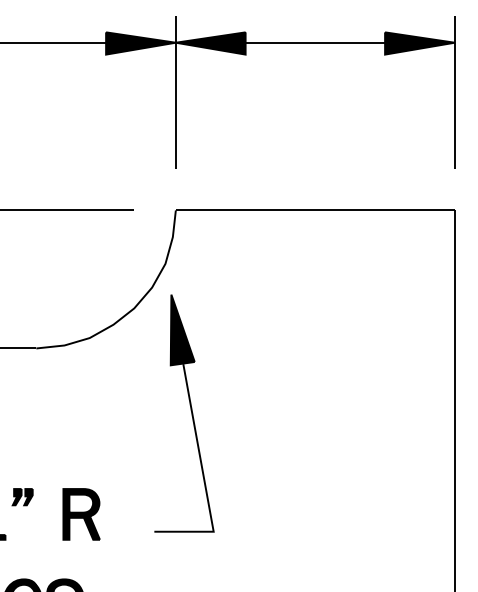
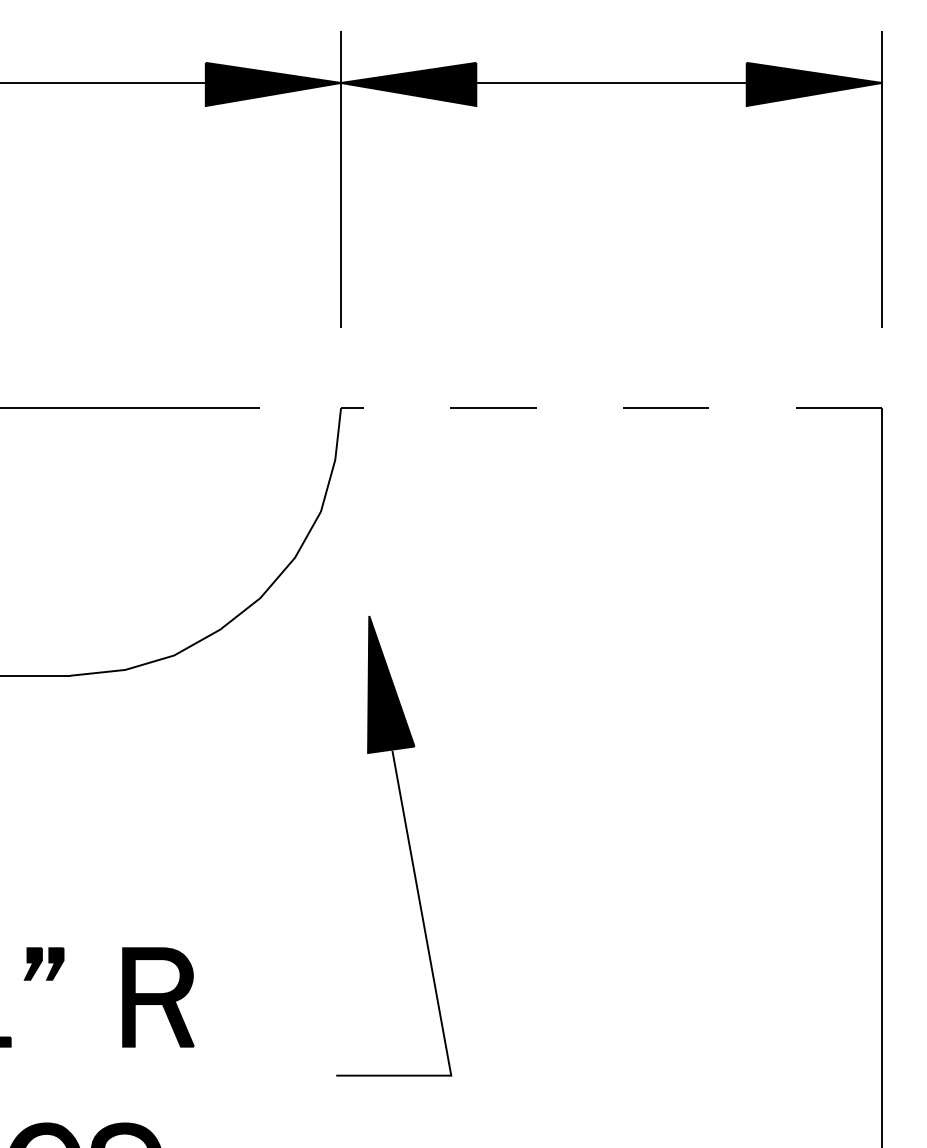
line: (314, 210) -> (609, 408), solid -> dashed
part: (190, 410) -> (406, 840), moved

